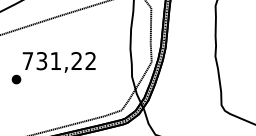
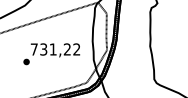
text: (53, 68) -> (51, 54), moved

